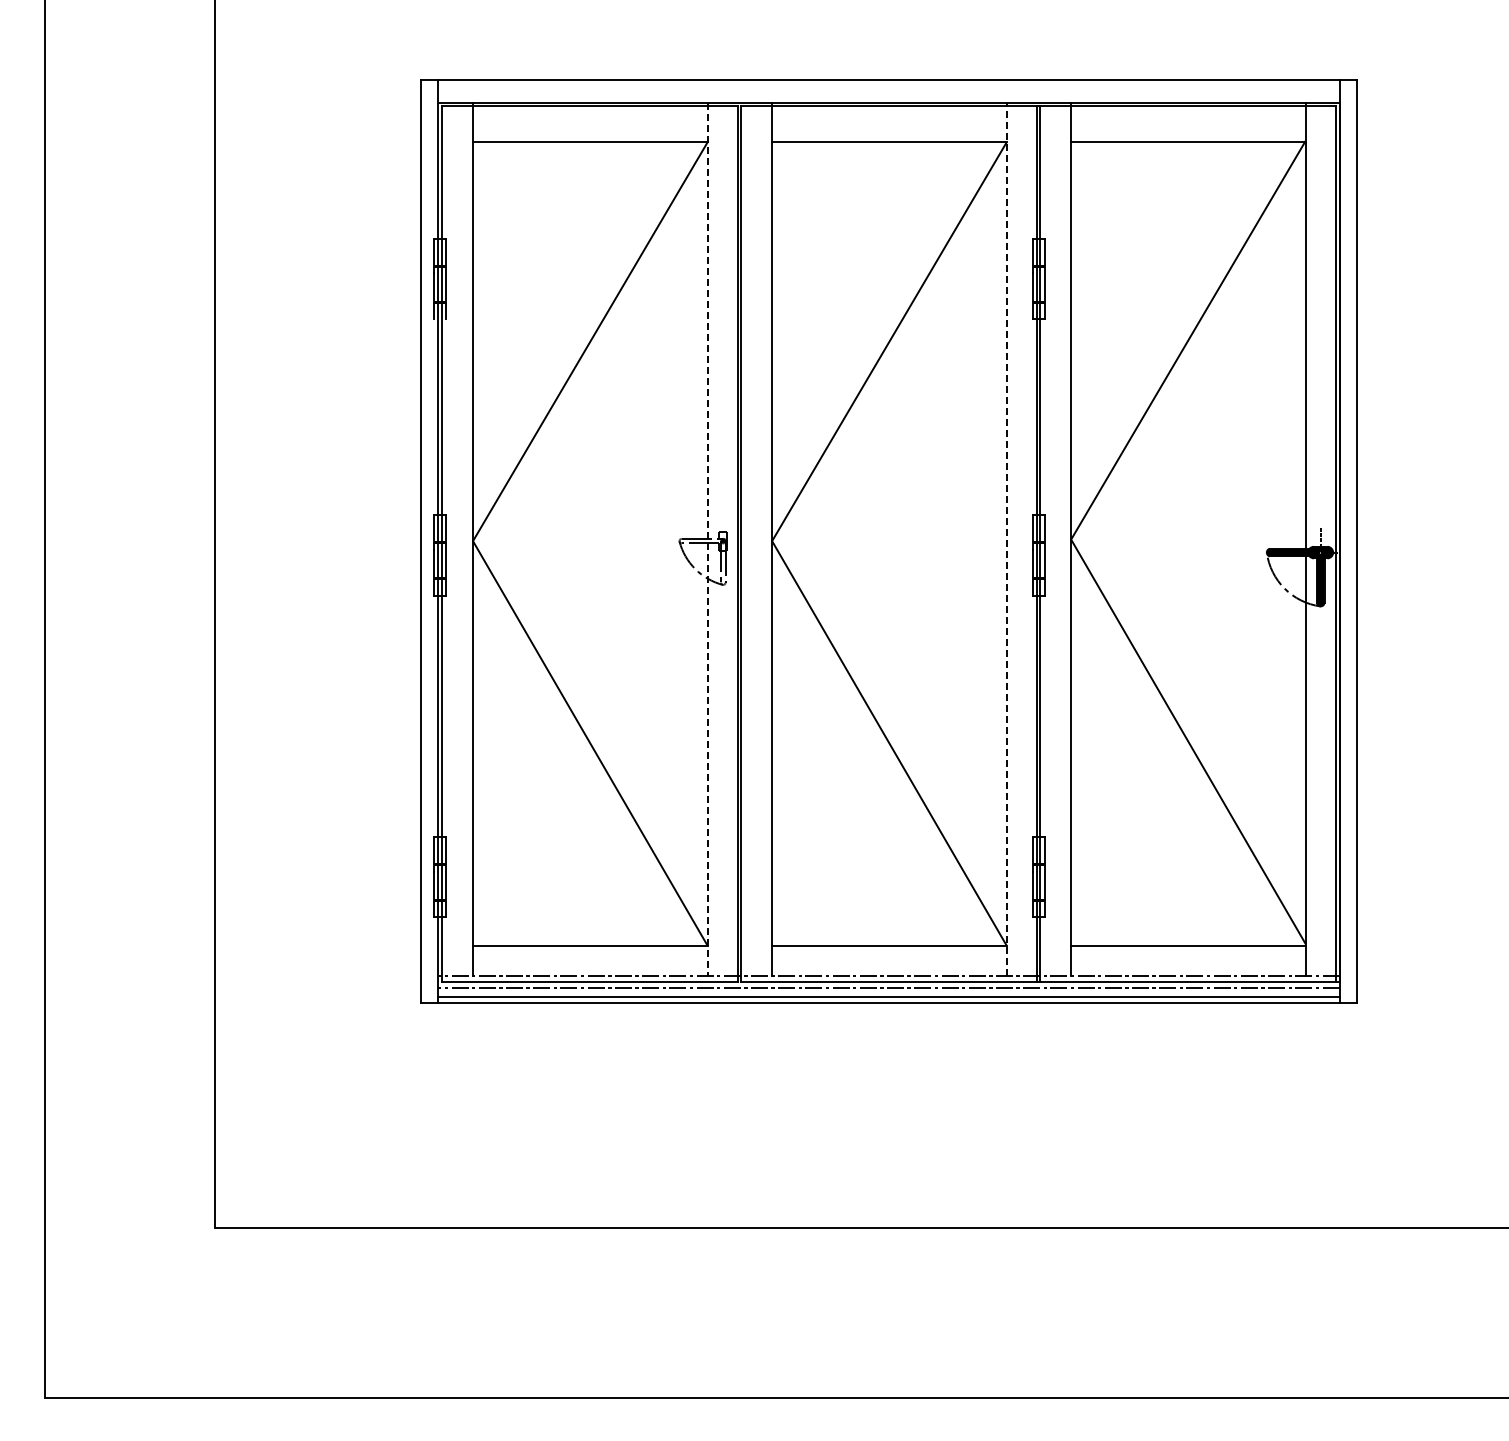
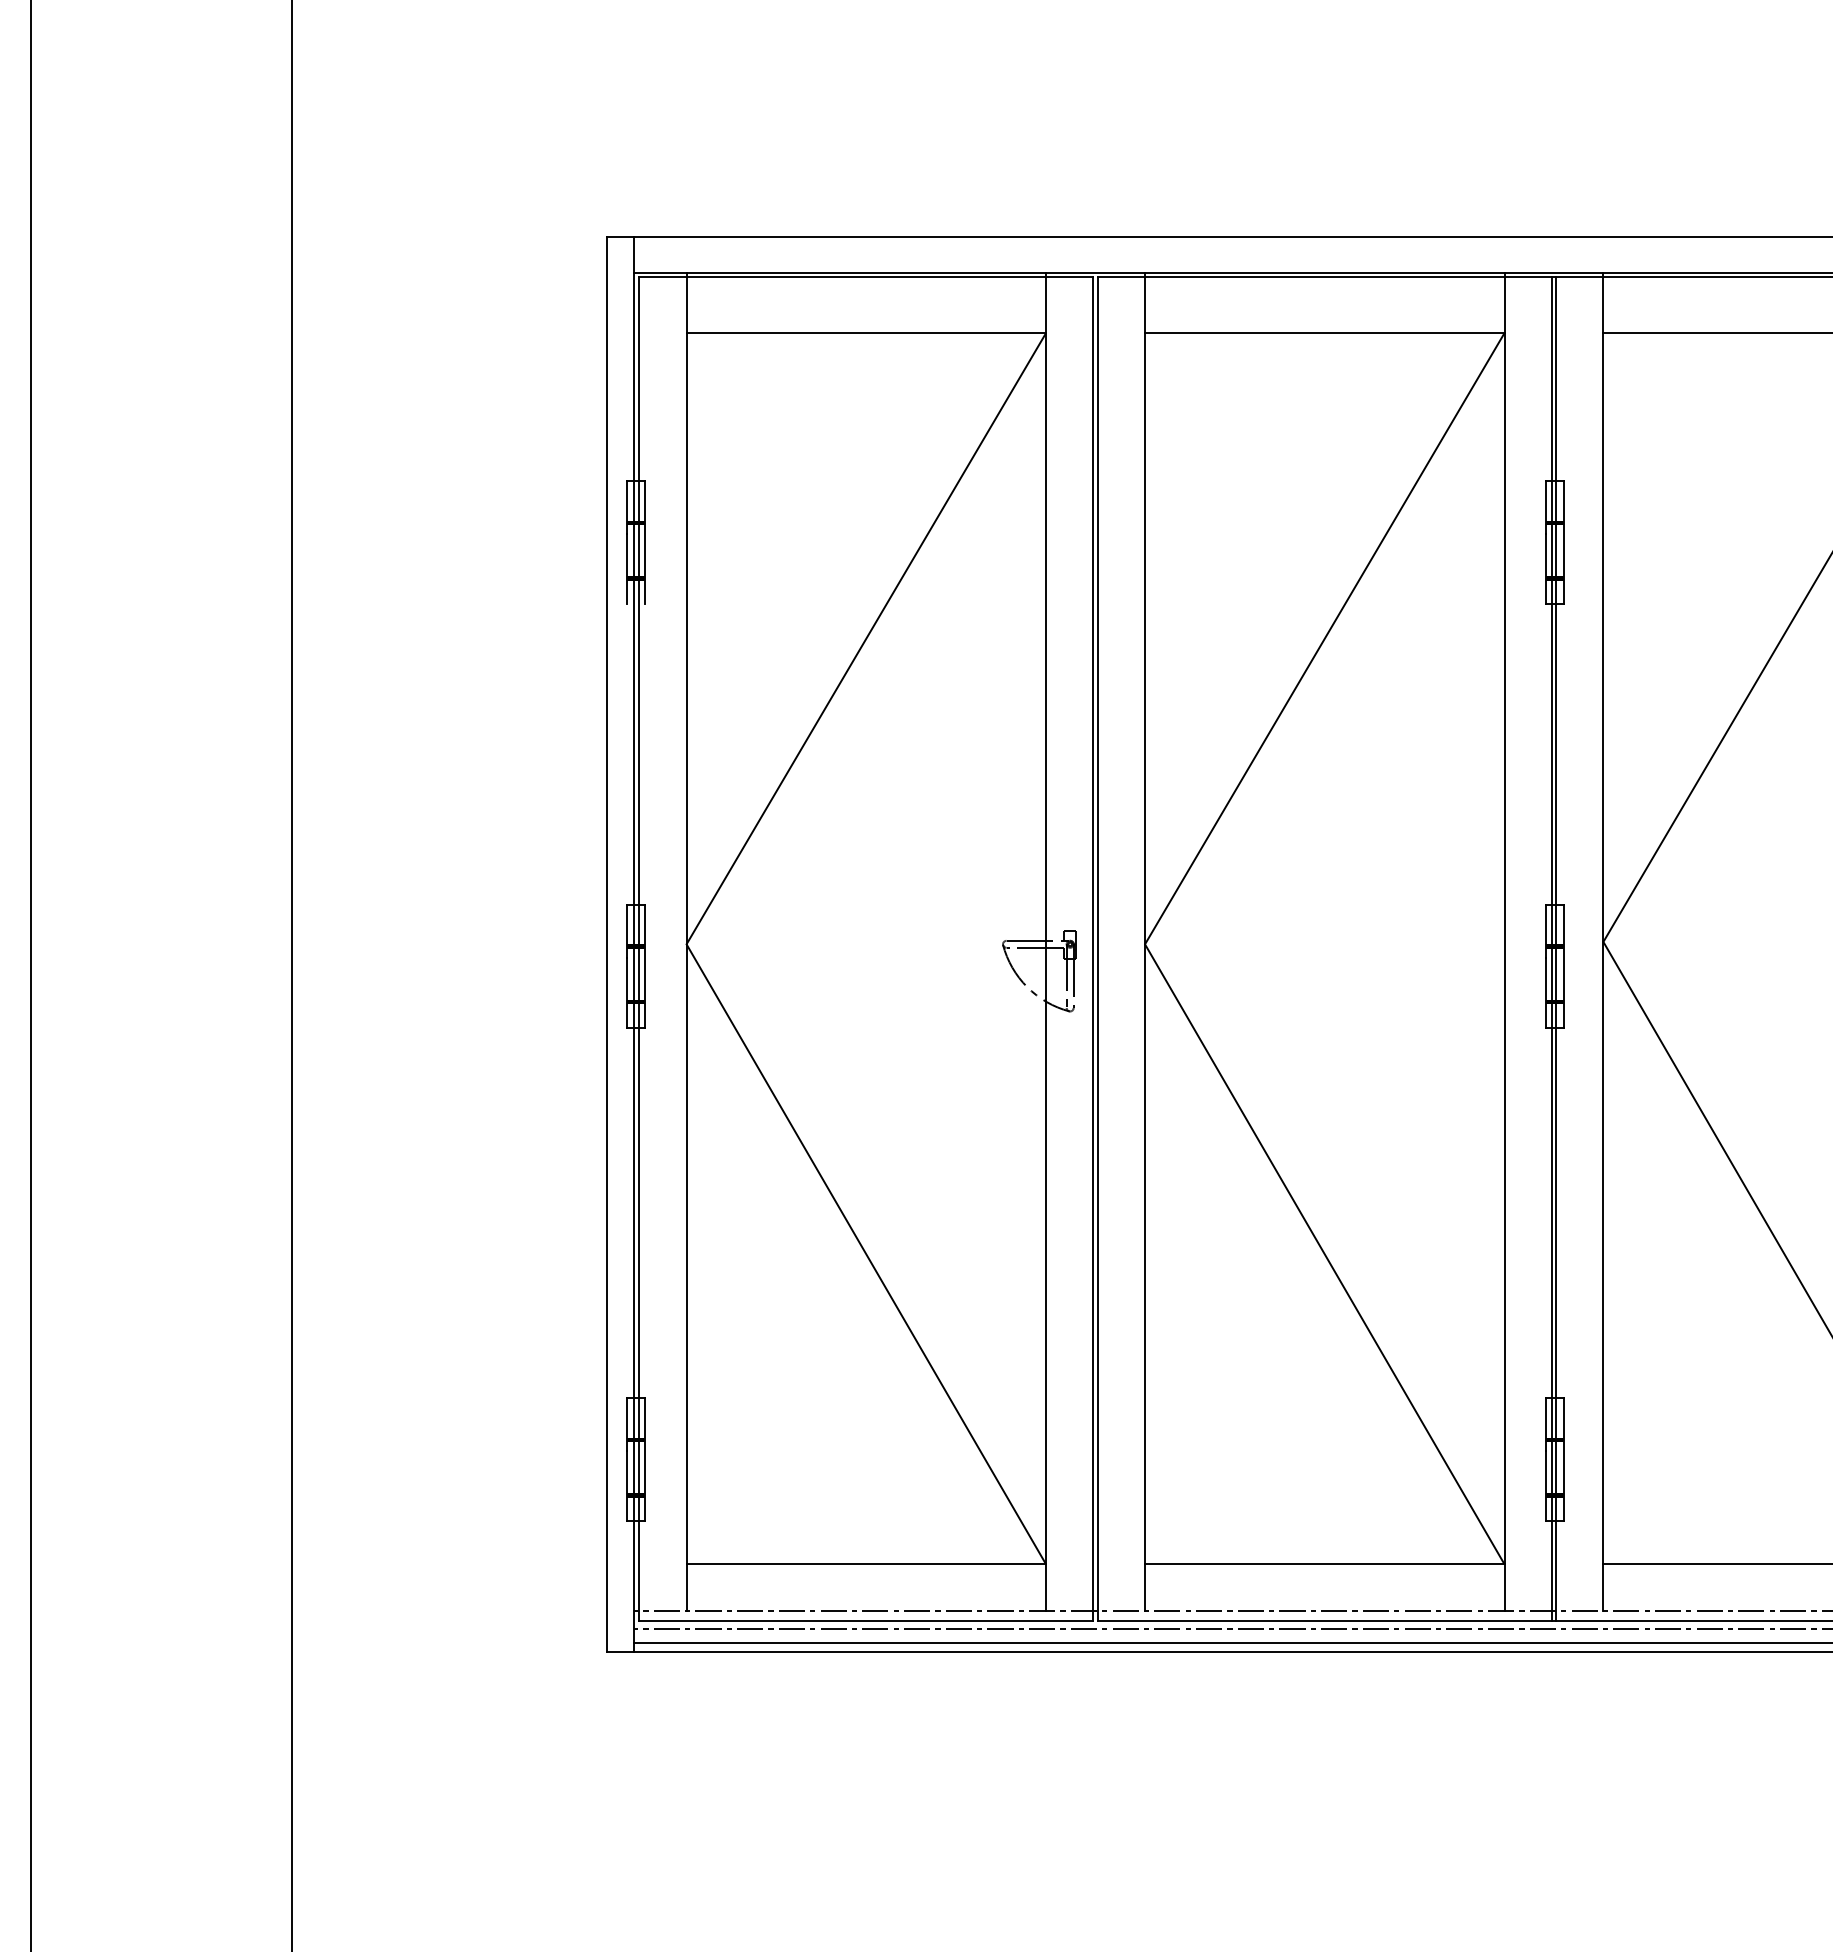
line: (707, 539) -> (1045, 941), dashed -> solid
line: (1006, 539) -> (1504, 941), dashed -> solid

